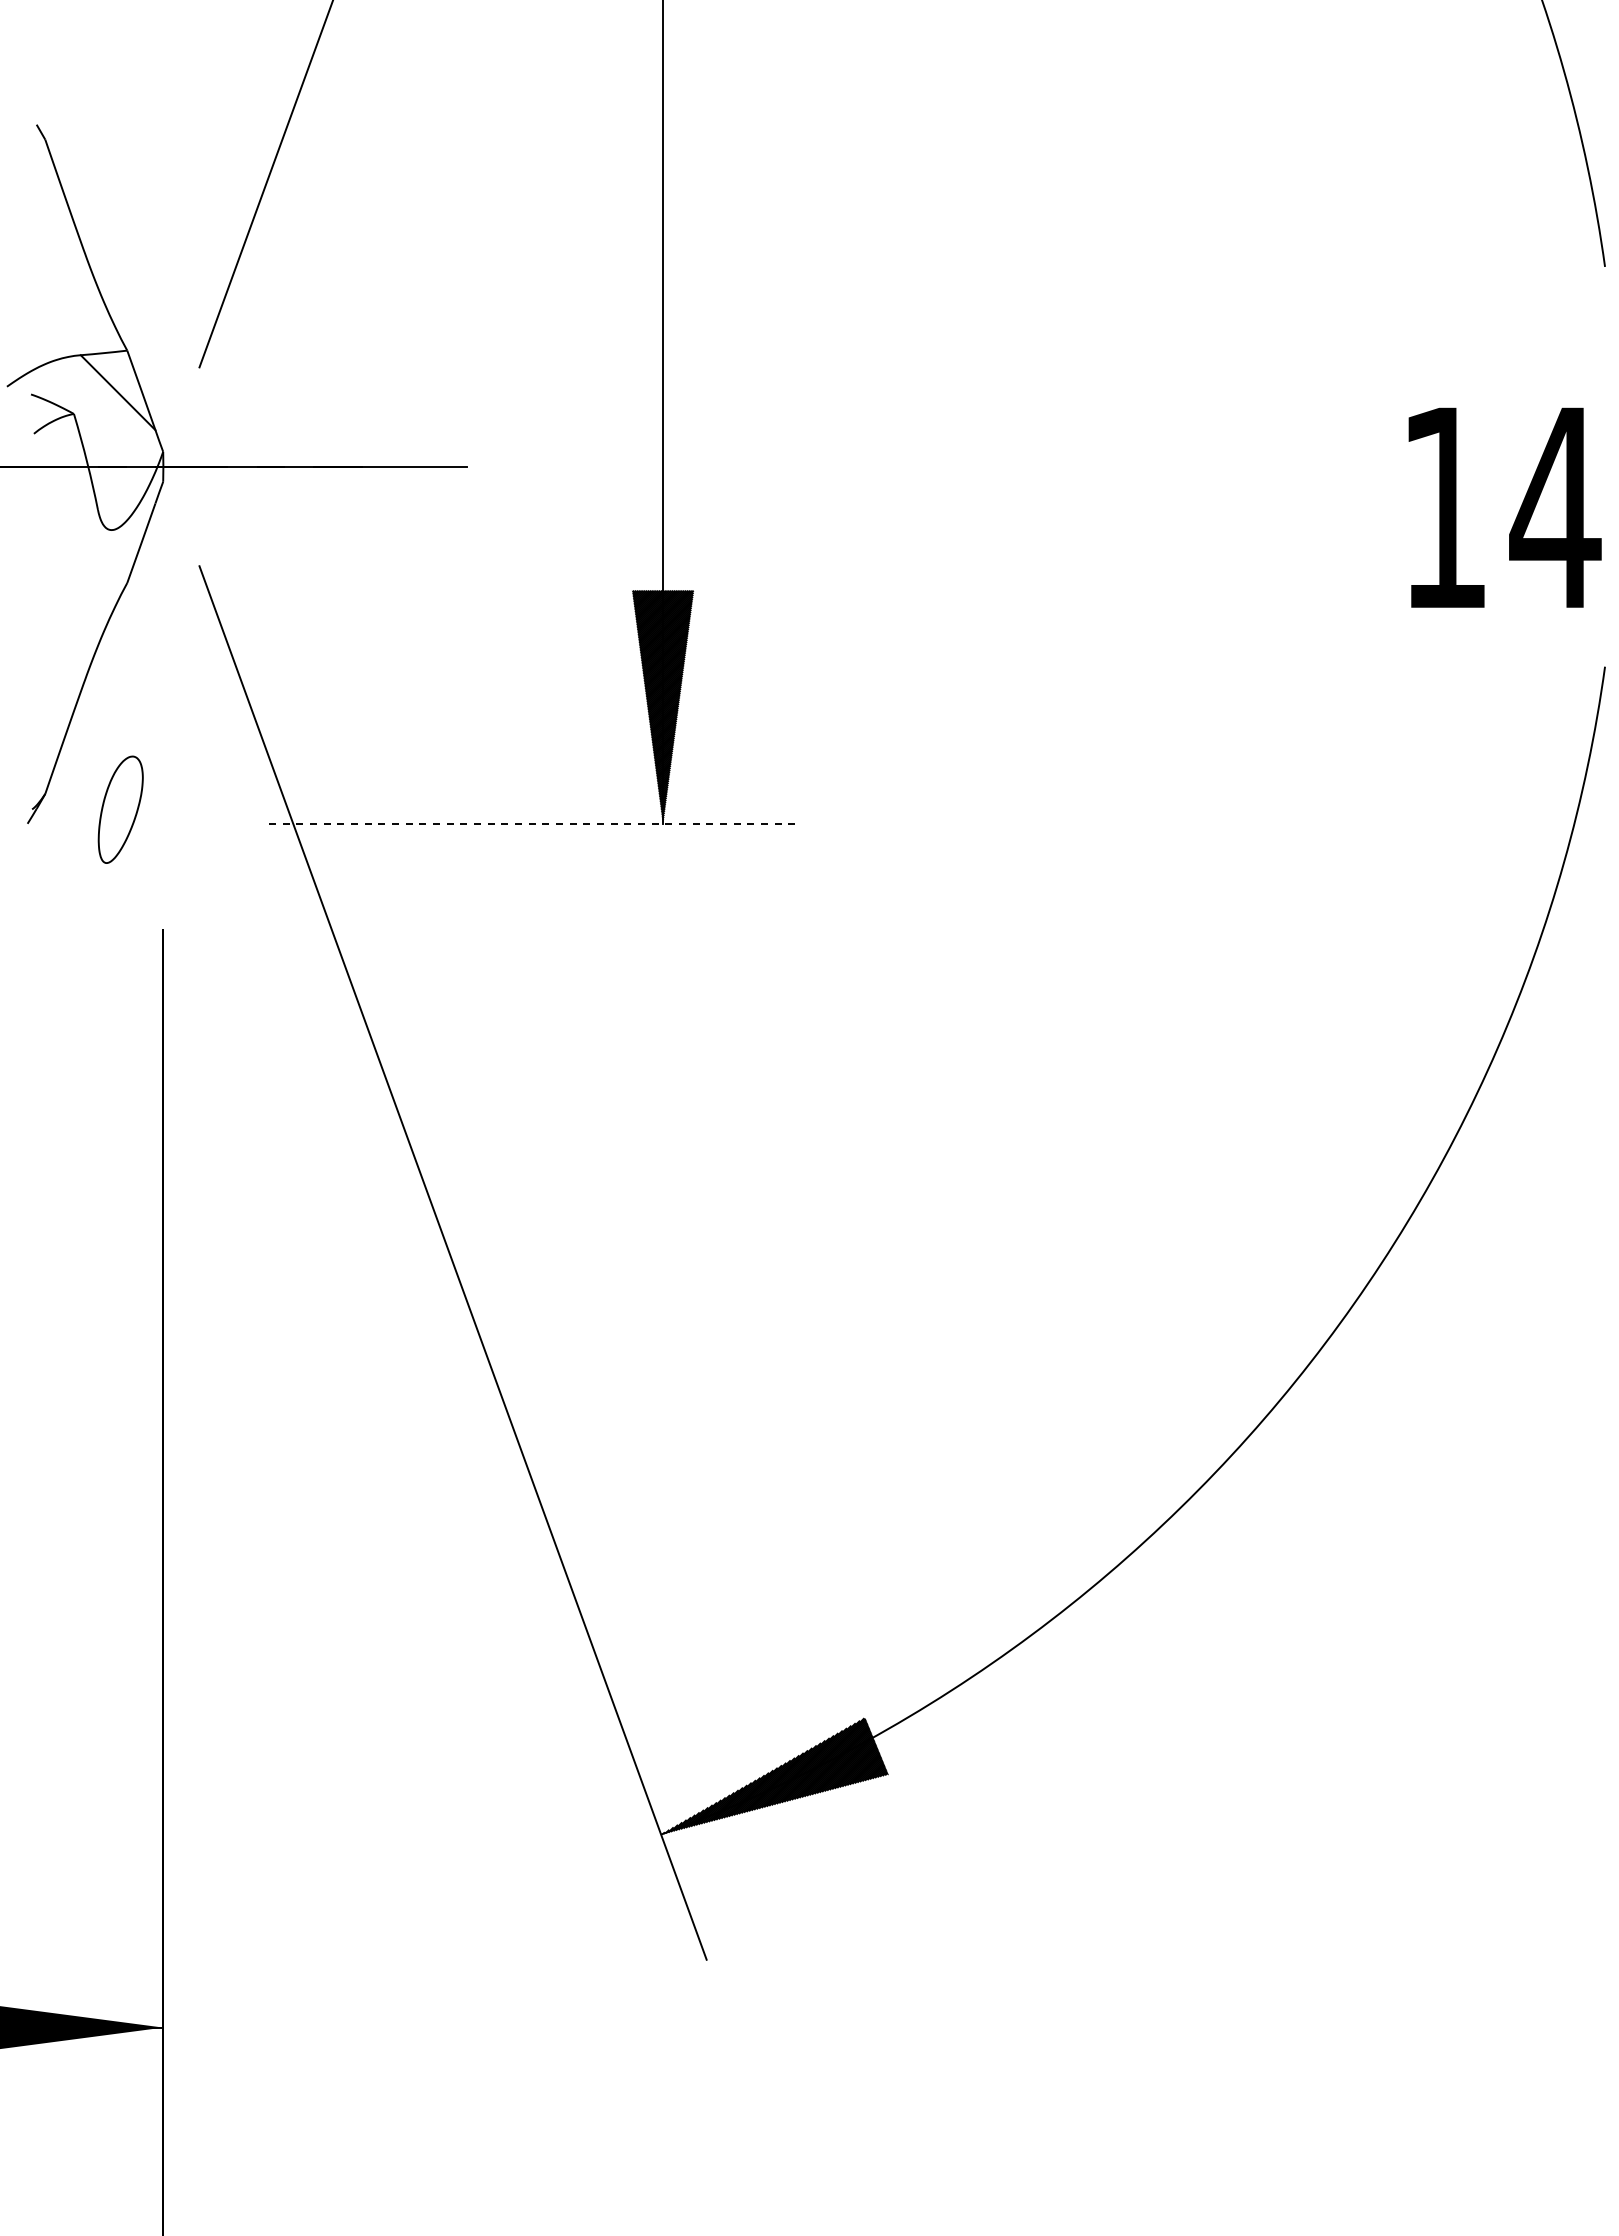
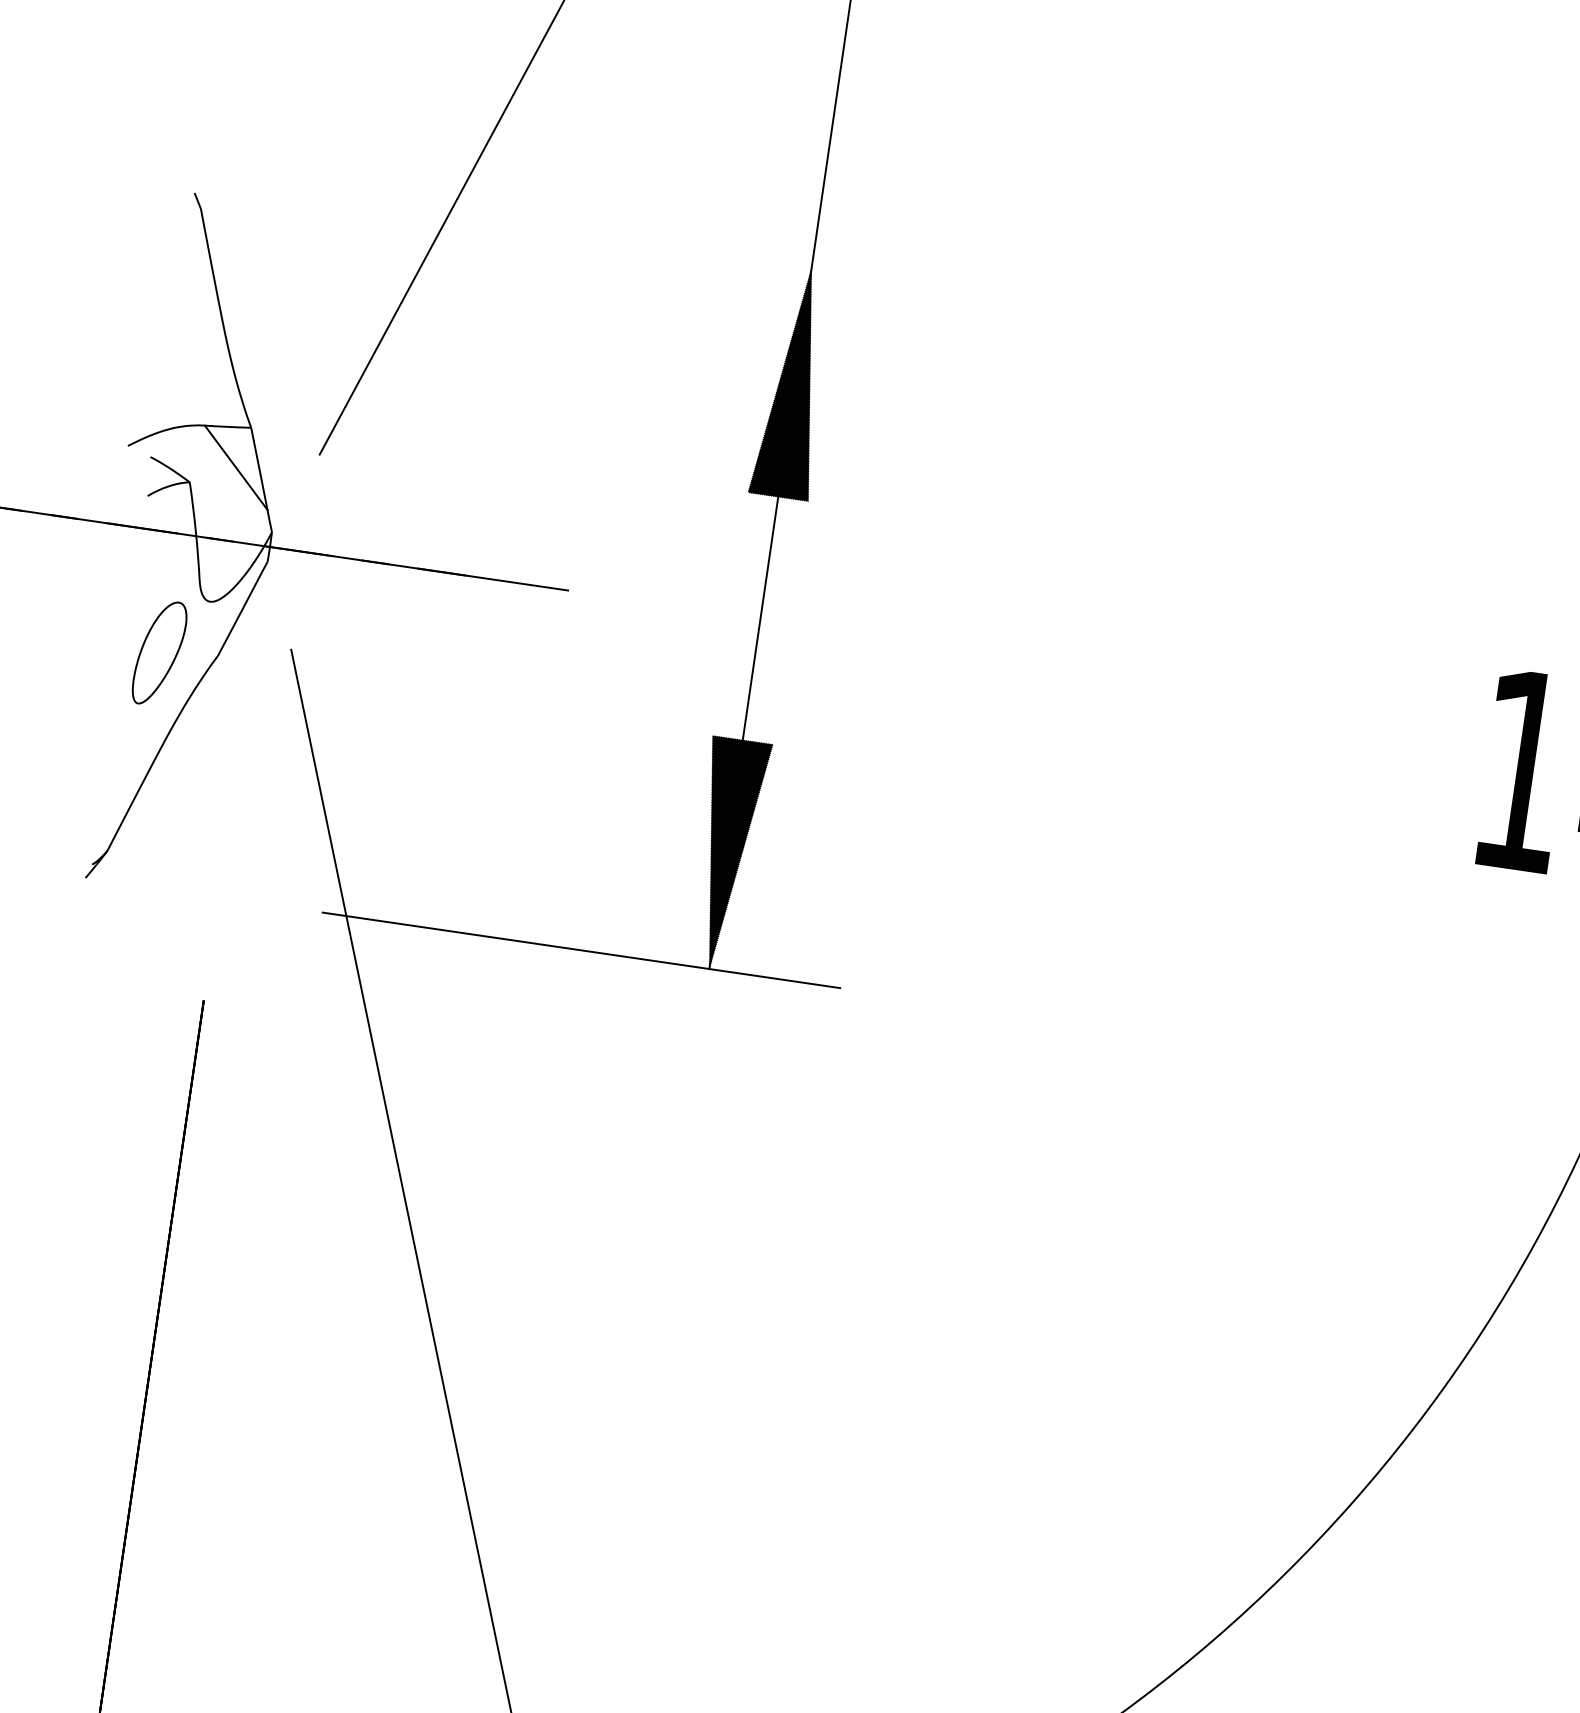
hatch: (662, 227) -> (794, 383), added
part: (120, 809) -> (159, 652), moved
line: (532, 823) -> (581, 950), dashed -> solid

